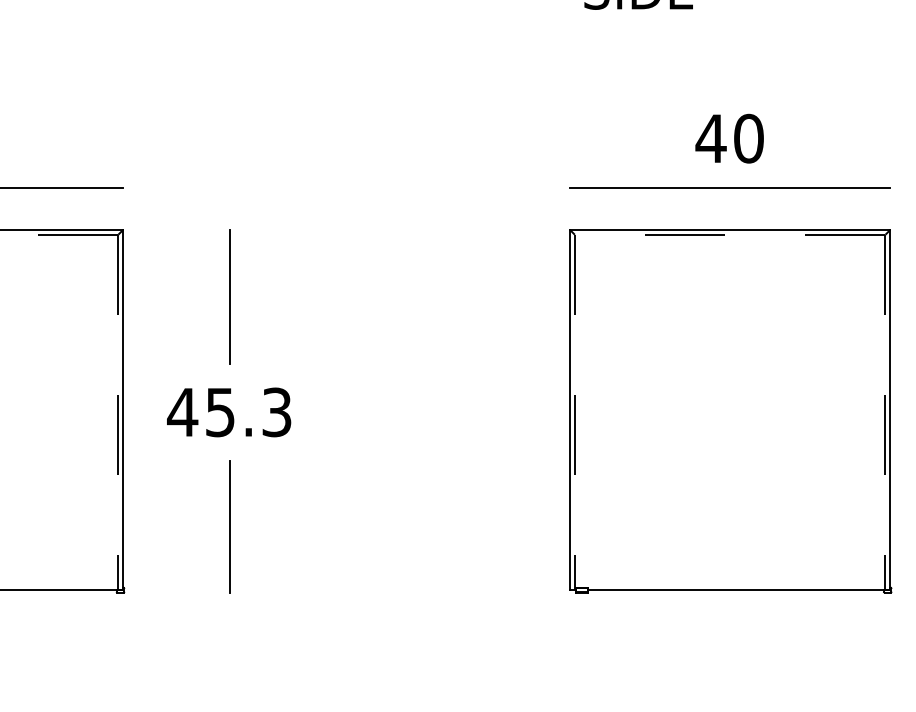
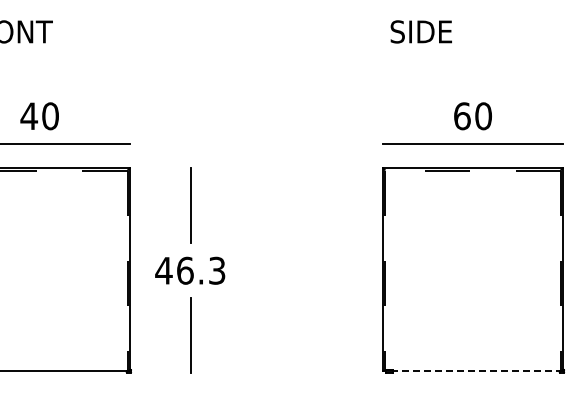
text: (711, 139) -> (462, 116), 40 -> 60
text: (220, 411) -> (185, 270), 45.3 -> 46.3
line: (738, 590) -> (477, 371), solid -> dashed

